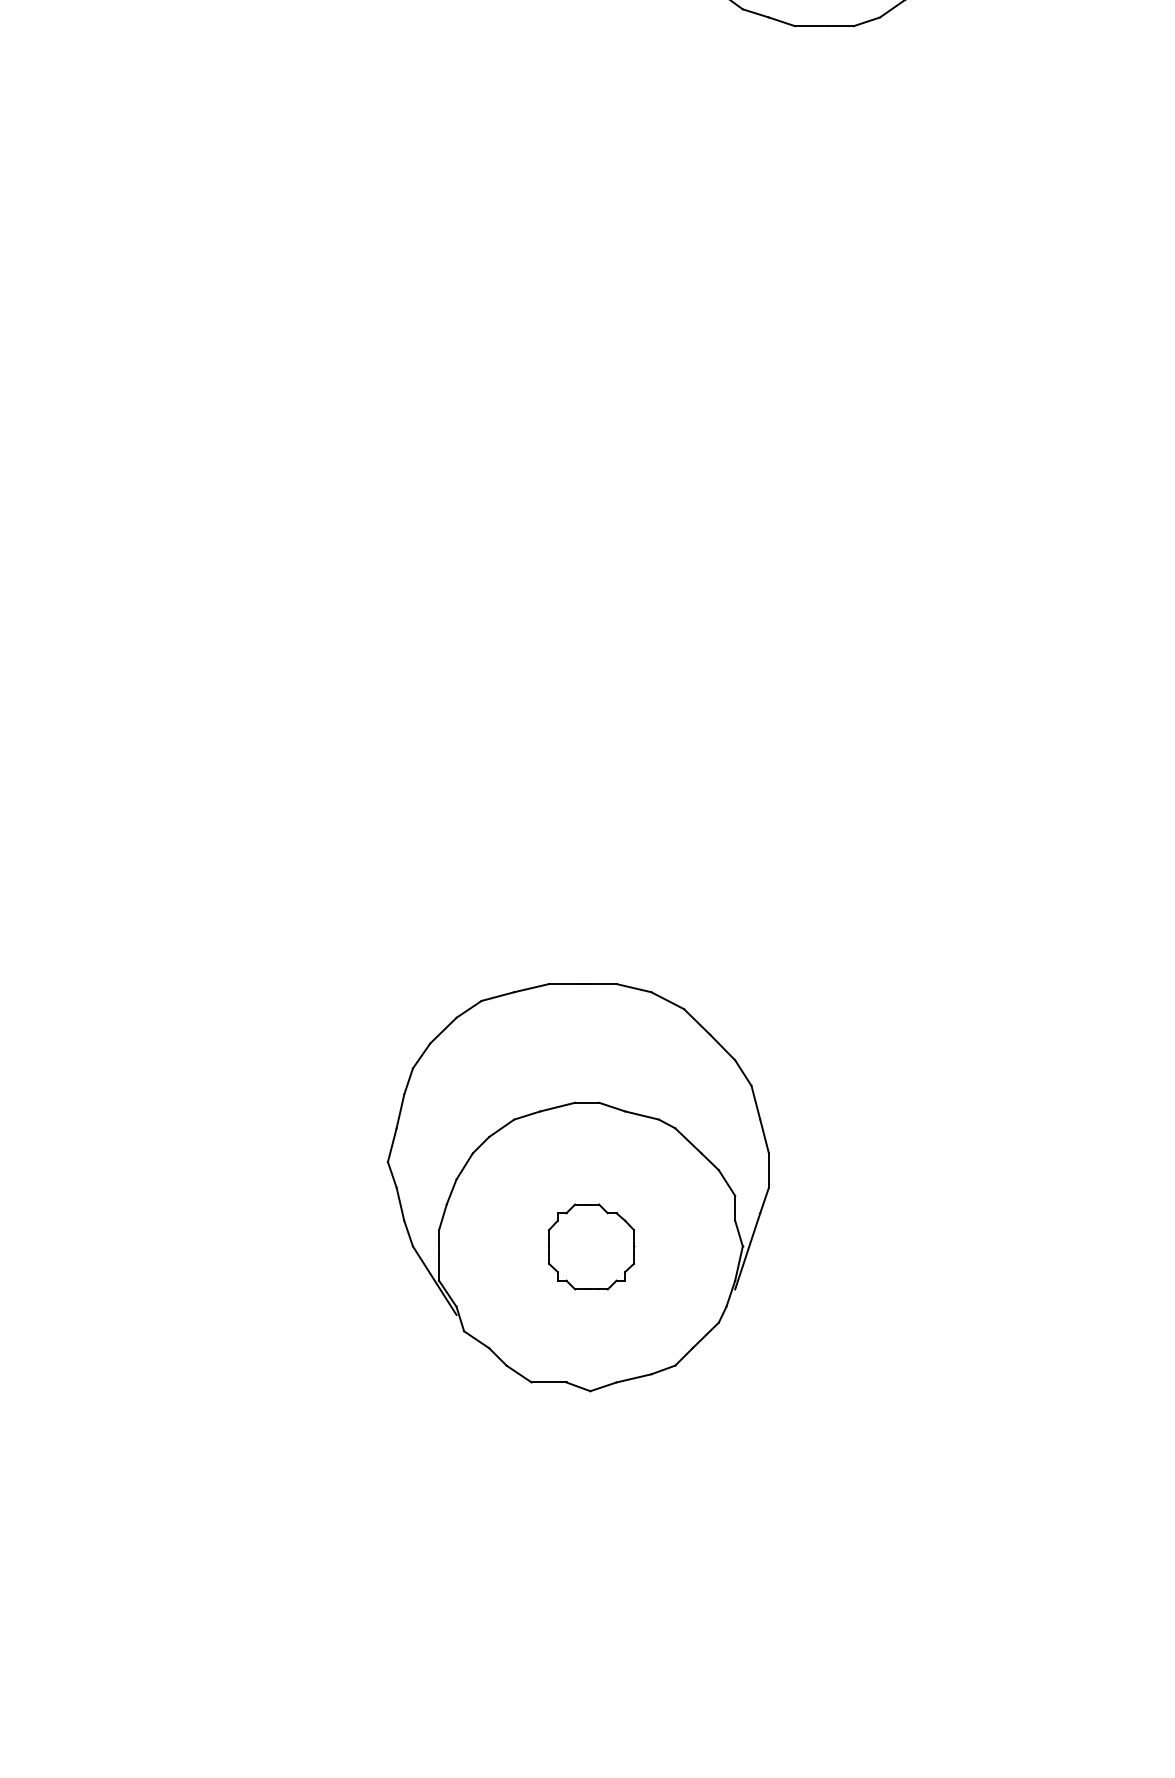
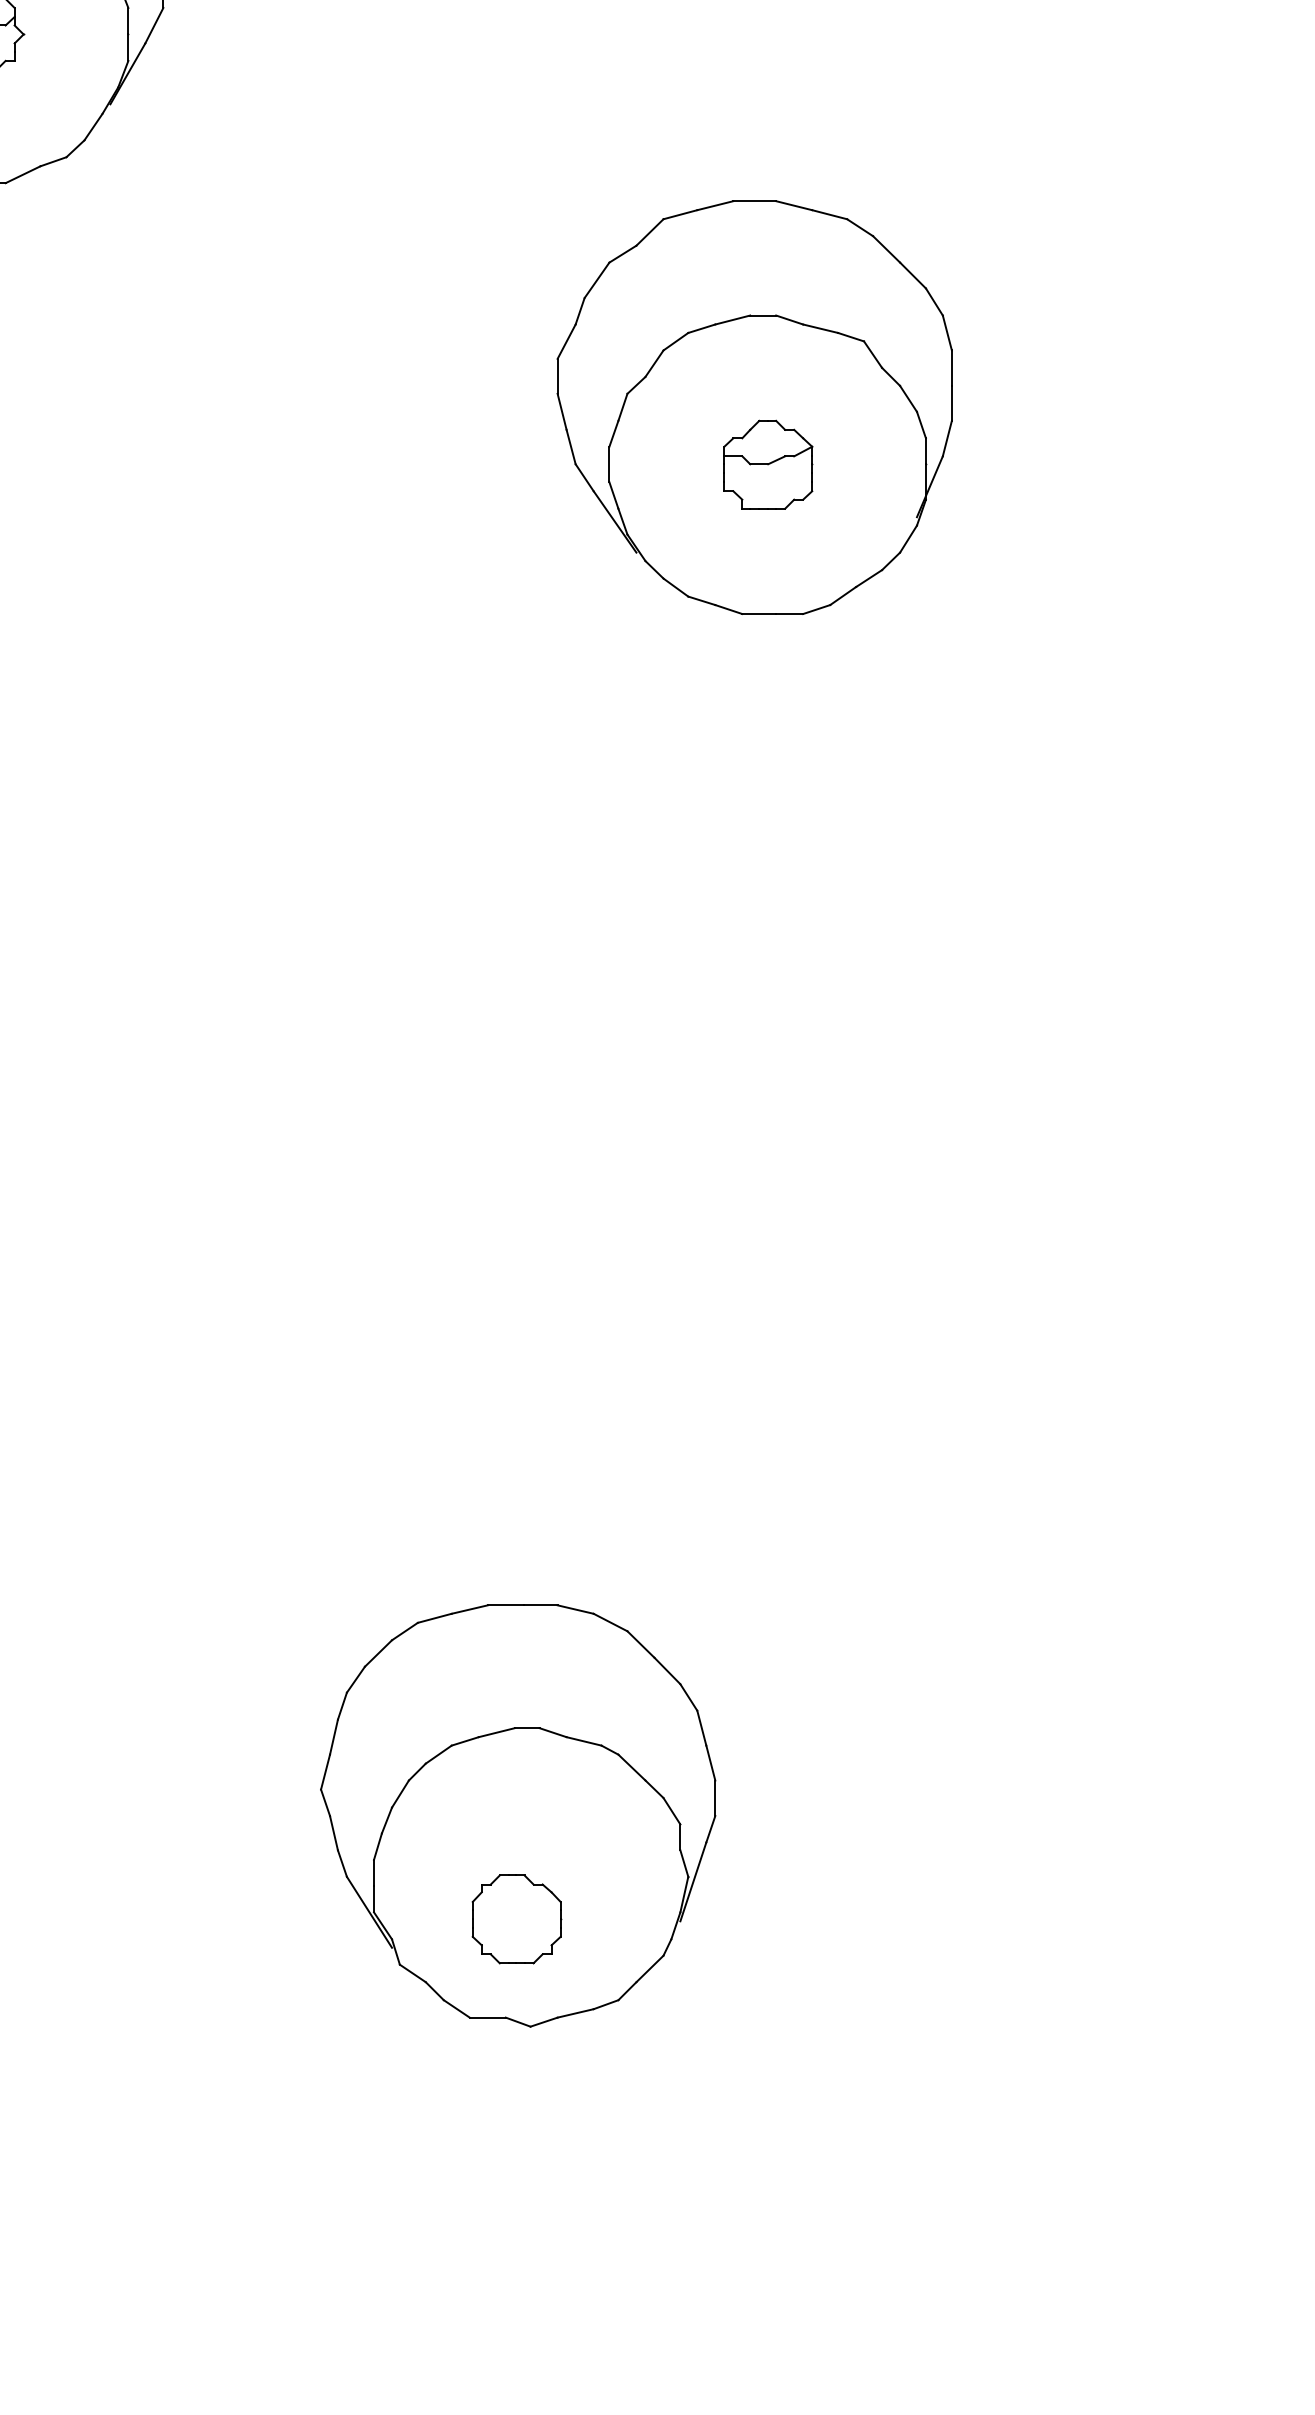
part: (591, 1247) -> (516, 1919), moved

